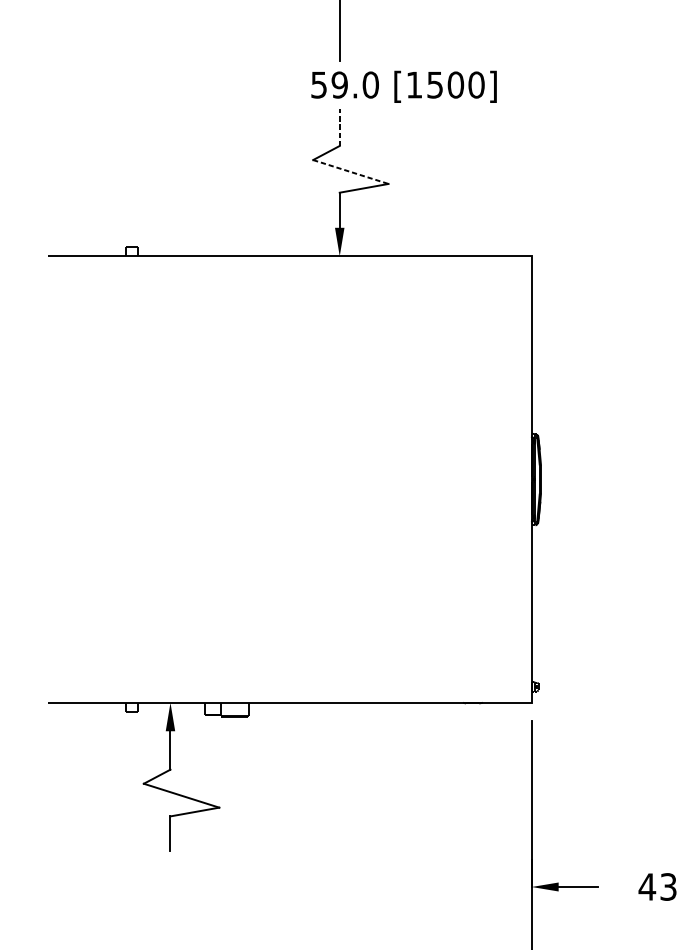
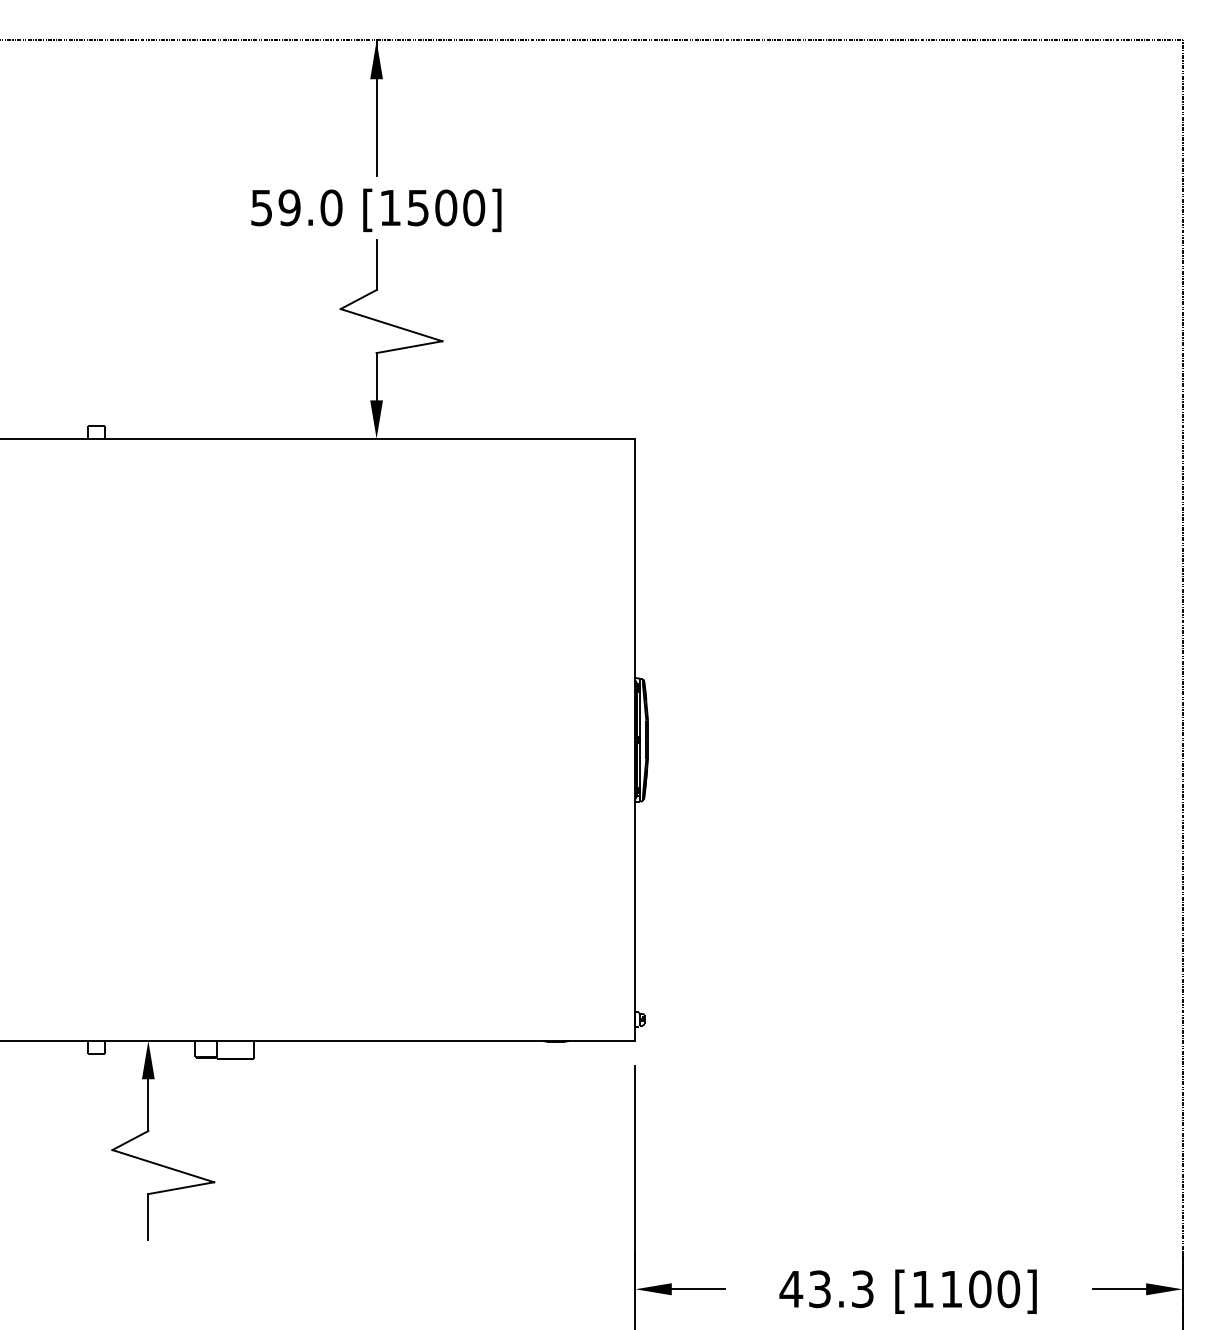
text: (404, 86) -> (376, 209), moved
line: (339, 127) -> (376, 265), dashed -> solid
line: (351, 172) -> (392, 325), dashed -> solid

